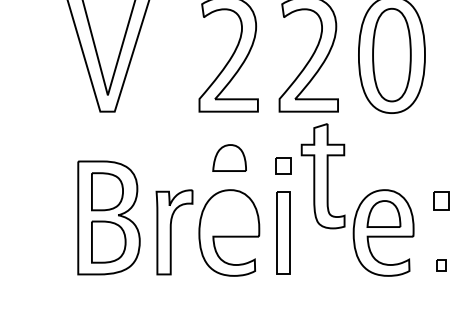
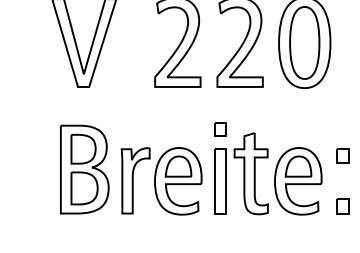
part: (229, 157) -> (178, 166), moved
part: (322, 176) -> (250, 173), moved
part: (441, 264) -> (343, 205), size x1.67

